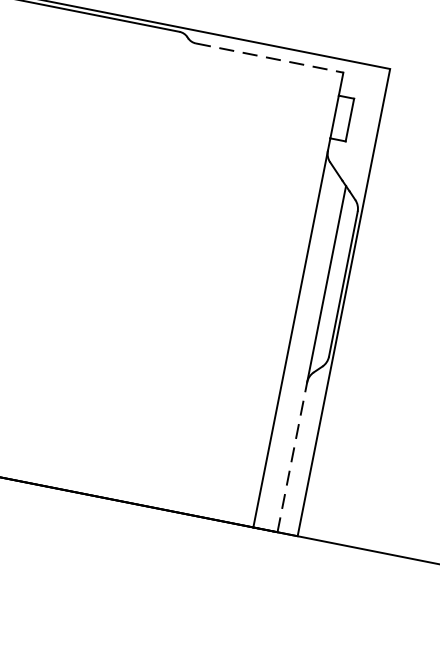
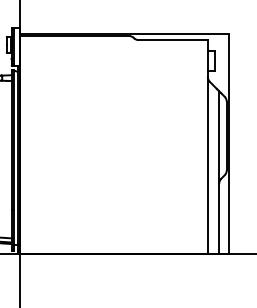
line: (270, 59) -> (173, 40), dashed -> solid
line: (293, 456) -> (219, 218), dashed -> solid

